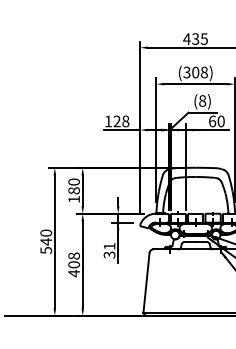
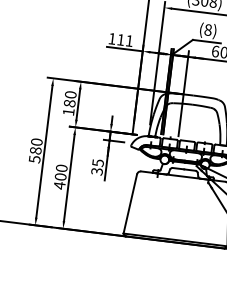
text: (121, 121) -> (125, 40), 128 -> 111
text: (46, 241) -> (36, 150), 540 -> 580
text: (109, 245) -> (98, 162), 31 -> 35
text: (73, 255) -> (61, 167), 408 -> 400

